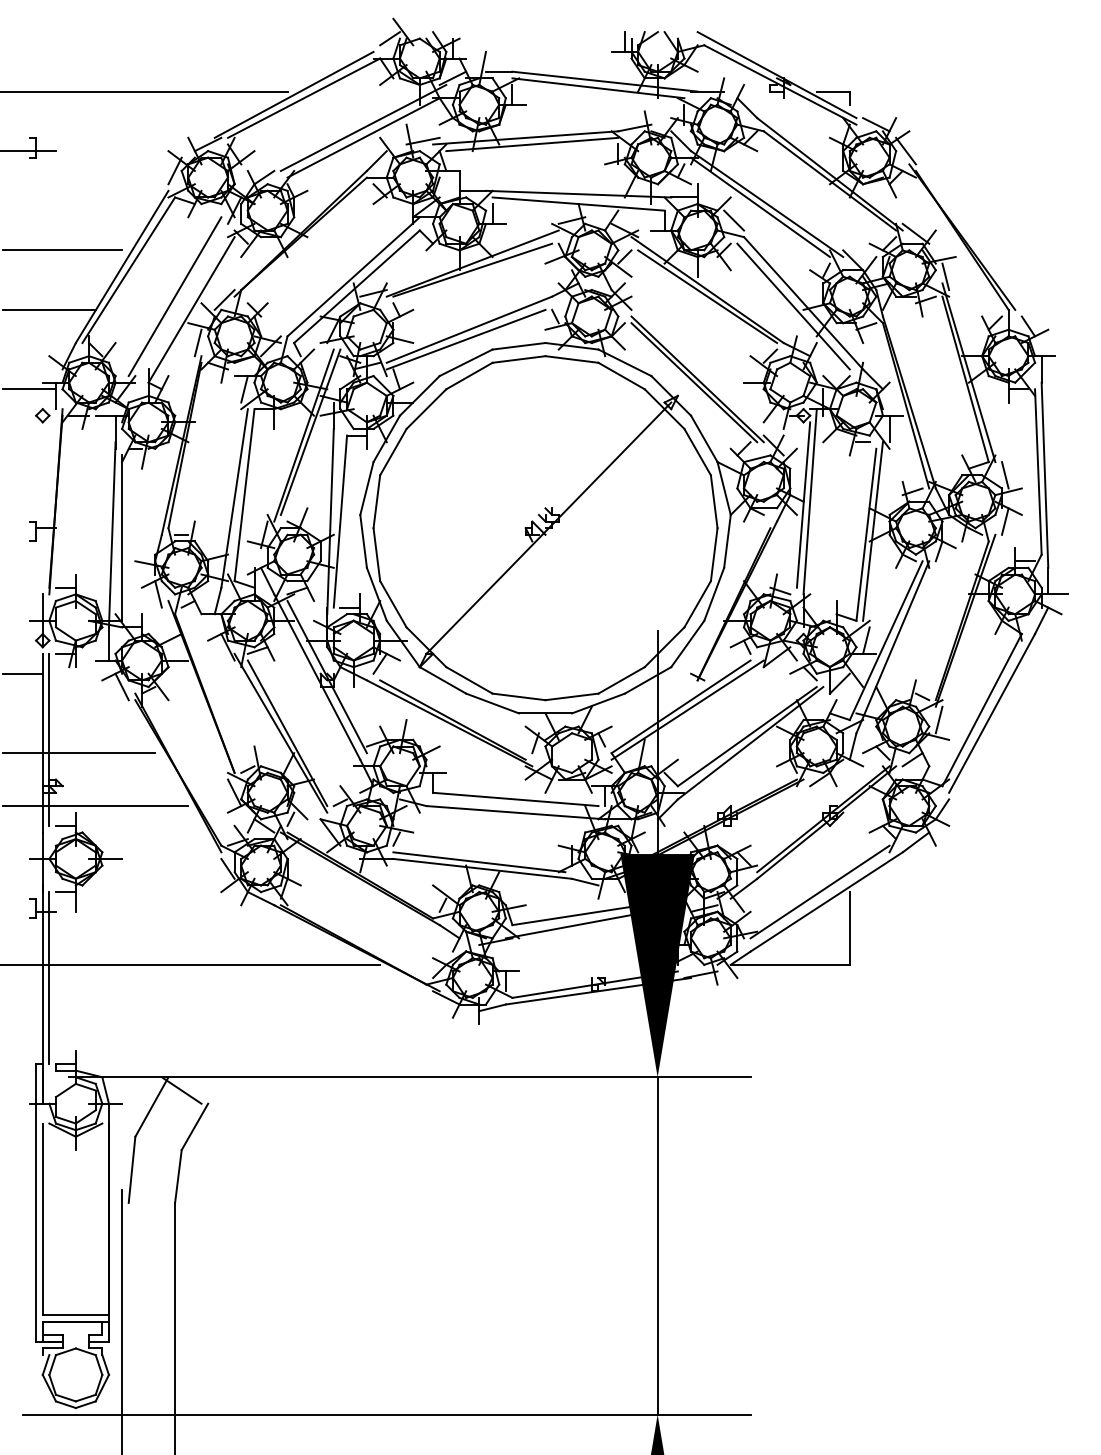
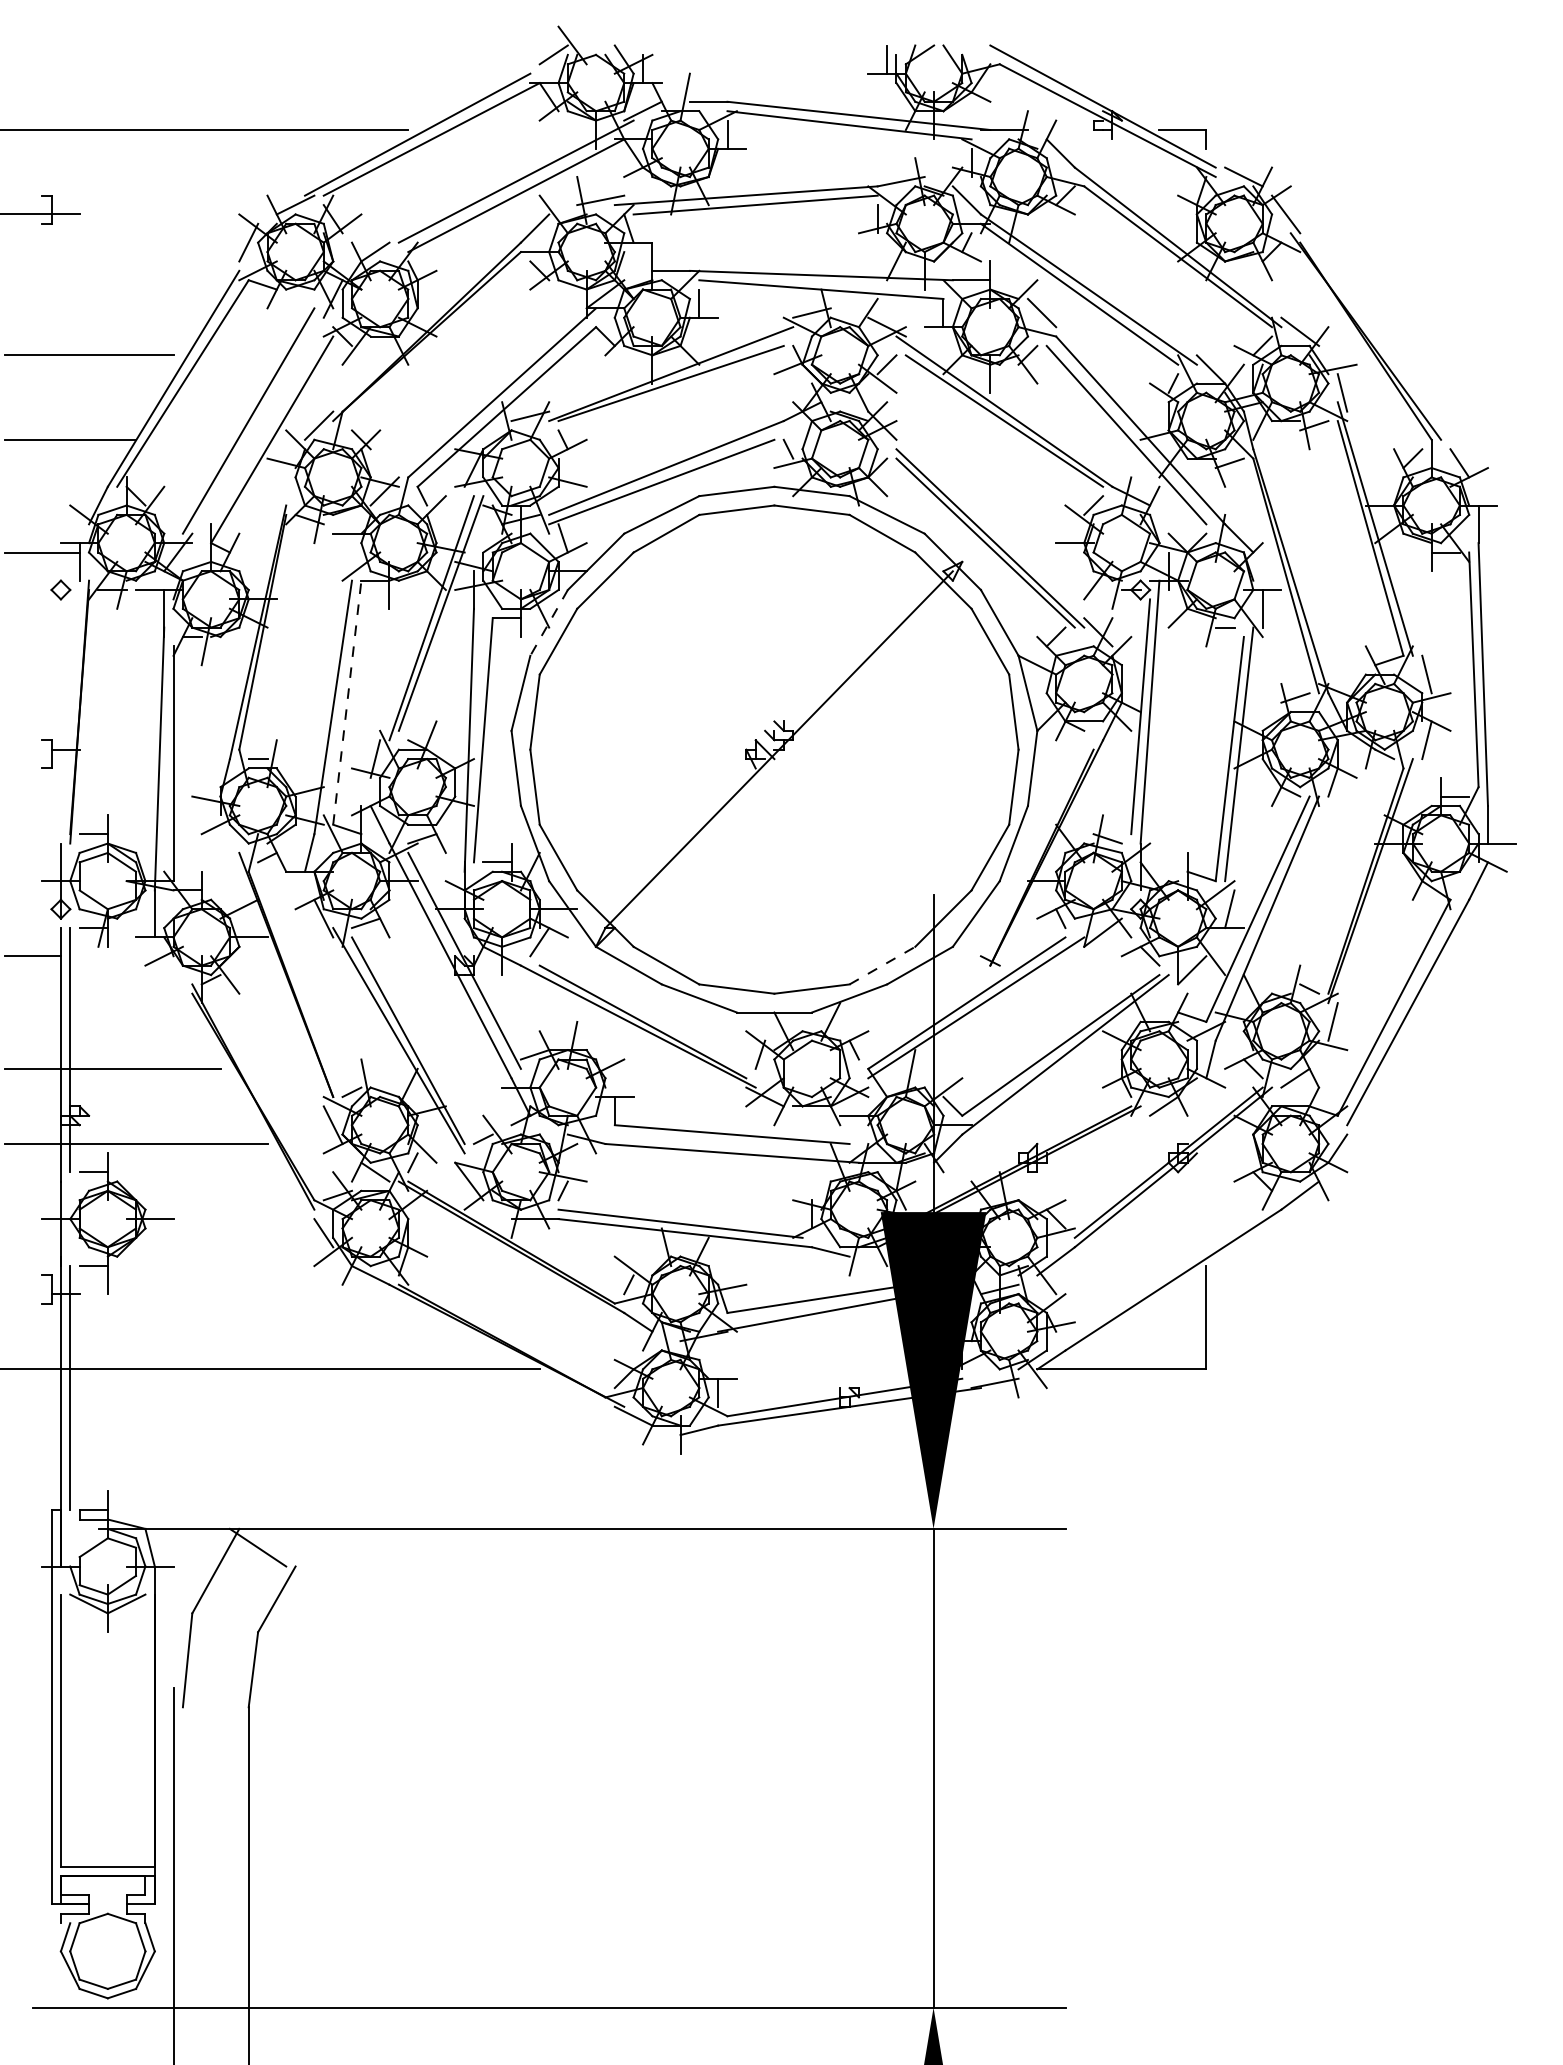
line: (198, 342) -> (281, 486), removed
line: (244, 389) -> (347, 552), removed
line: (387, 438) -> (549, 622), solid -> dashed
line: (244, 494) -> (347, 702), solid -> dashed
line: (158, 594) -> (224, 843), removed
line: (621, 680) -> (882, 965), solid -> dashed
line: (122, 686) -> (173, 974), removed
line: (604, 795) -> (858, 1129), removed
line: (819, 891) -> (1163, 1265), removed

